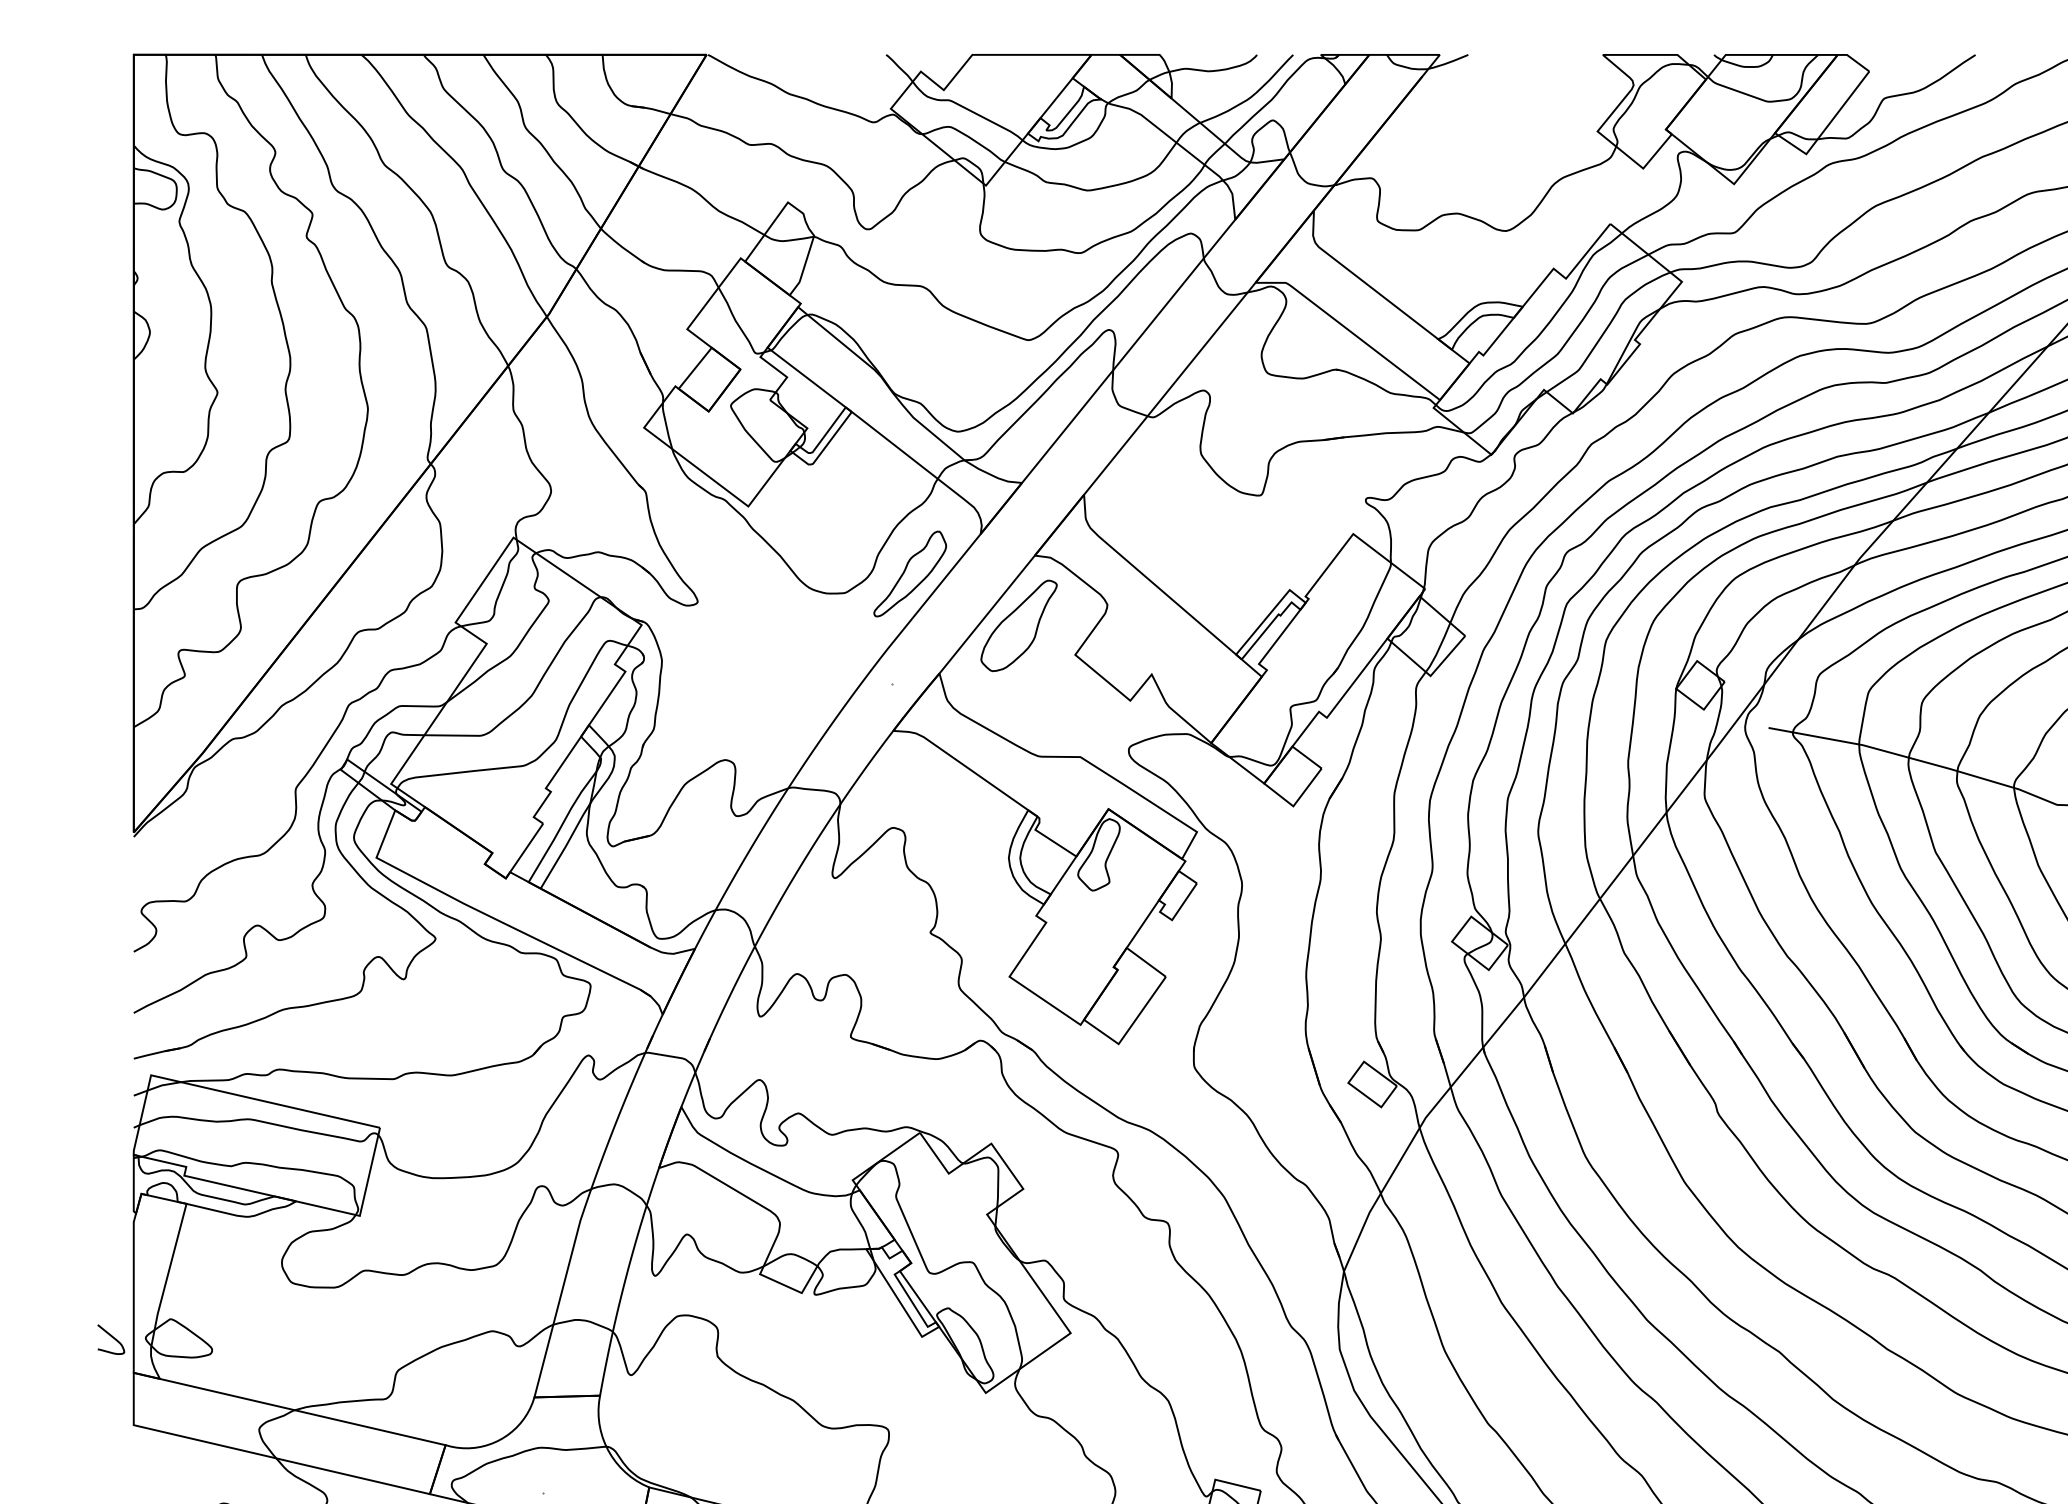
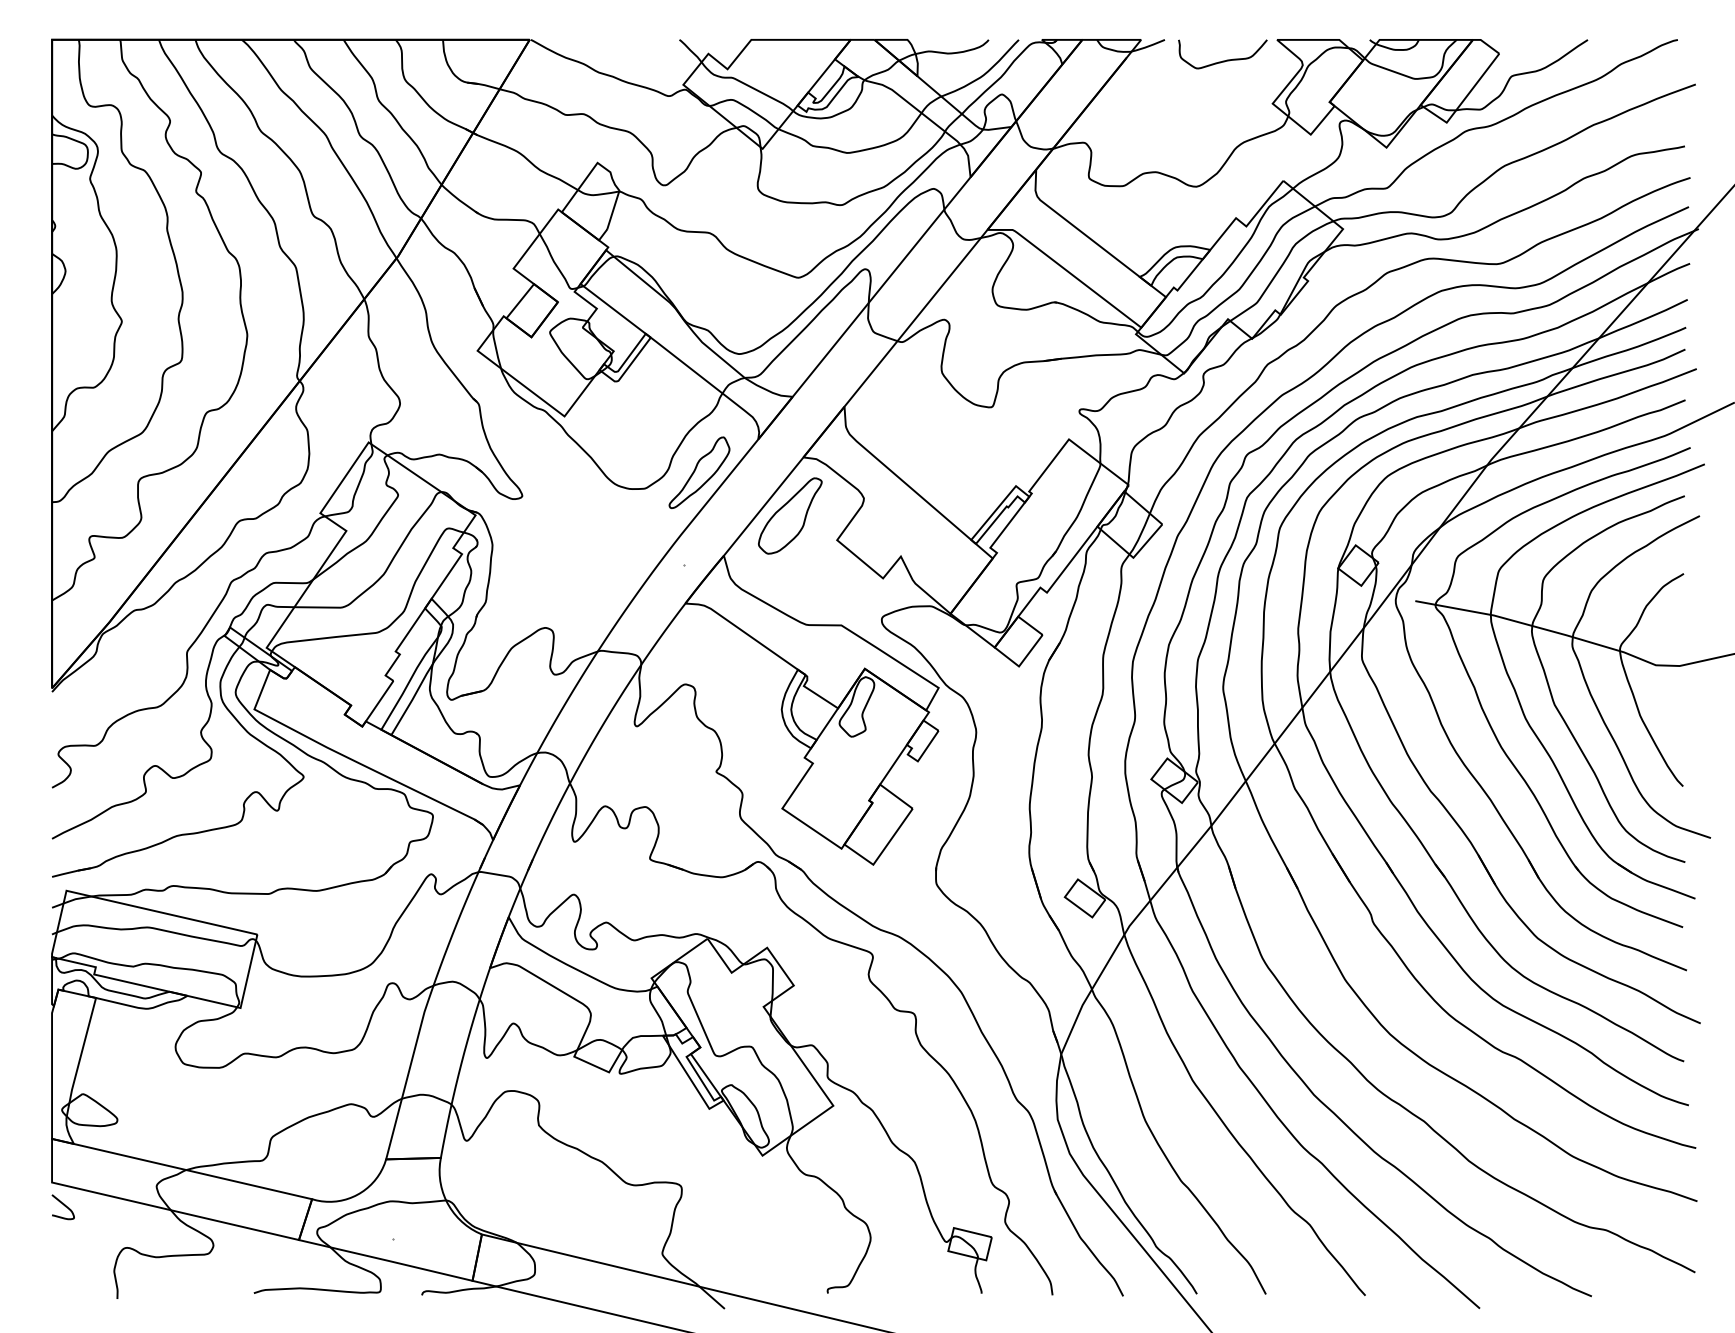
curve: (1537, 79) -> (1222, 60), added
curve: (111, 1337) -> (63, 1205), moved

